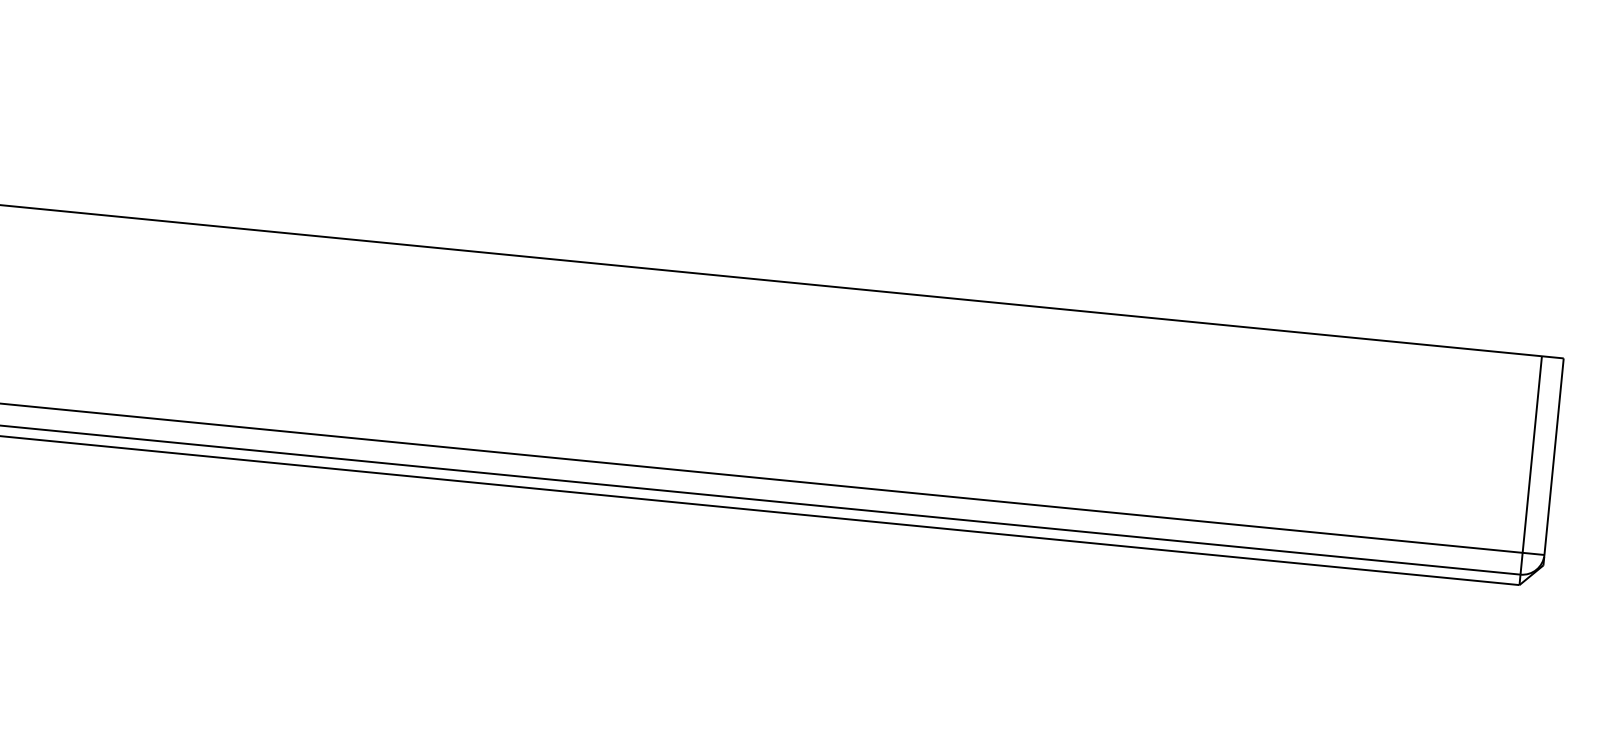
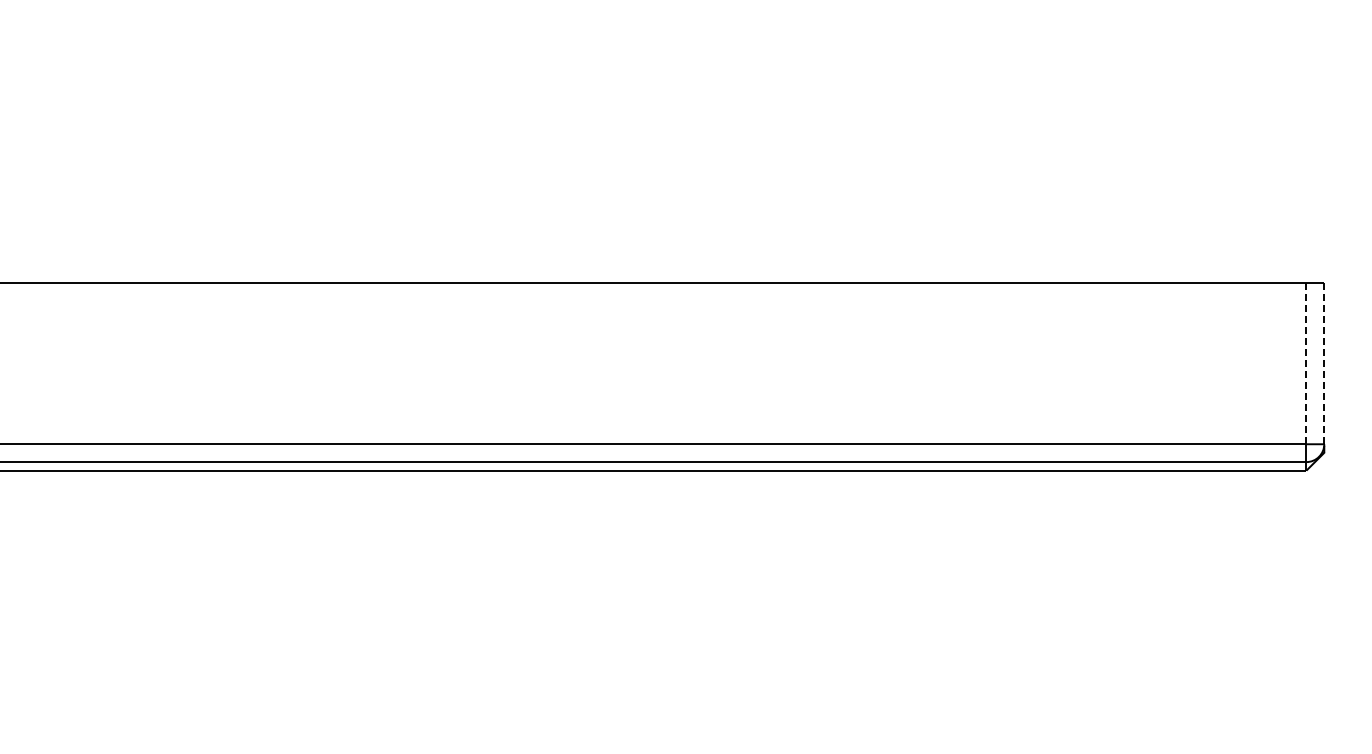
line: (1532, 454) -> (1306, 363), solid -> dashed
line: (1554, 457) -> (1324, 364), solid -> dashed

